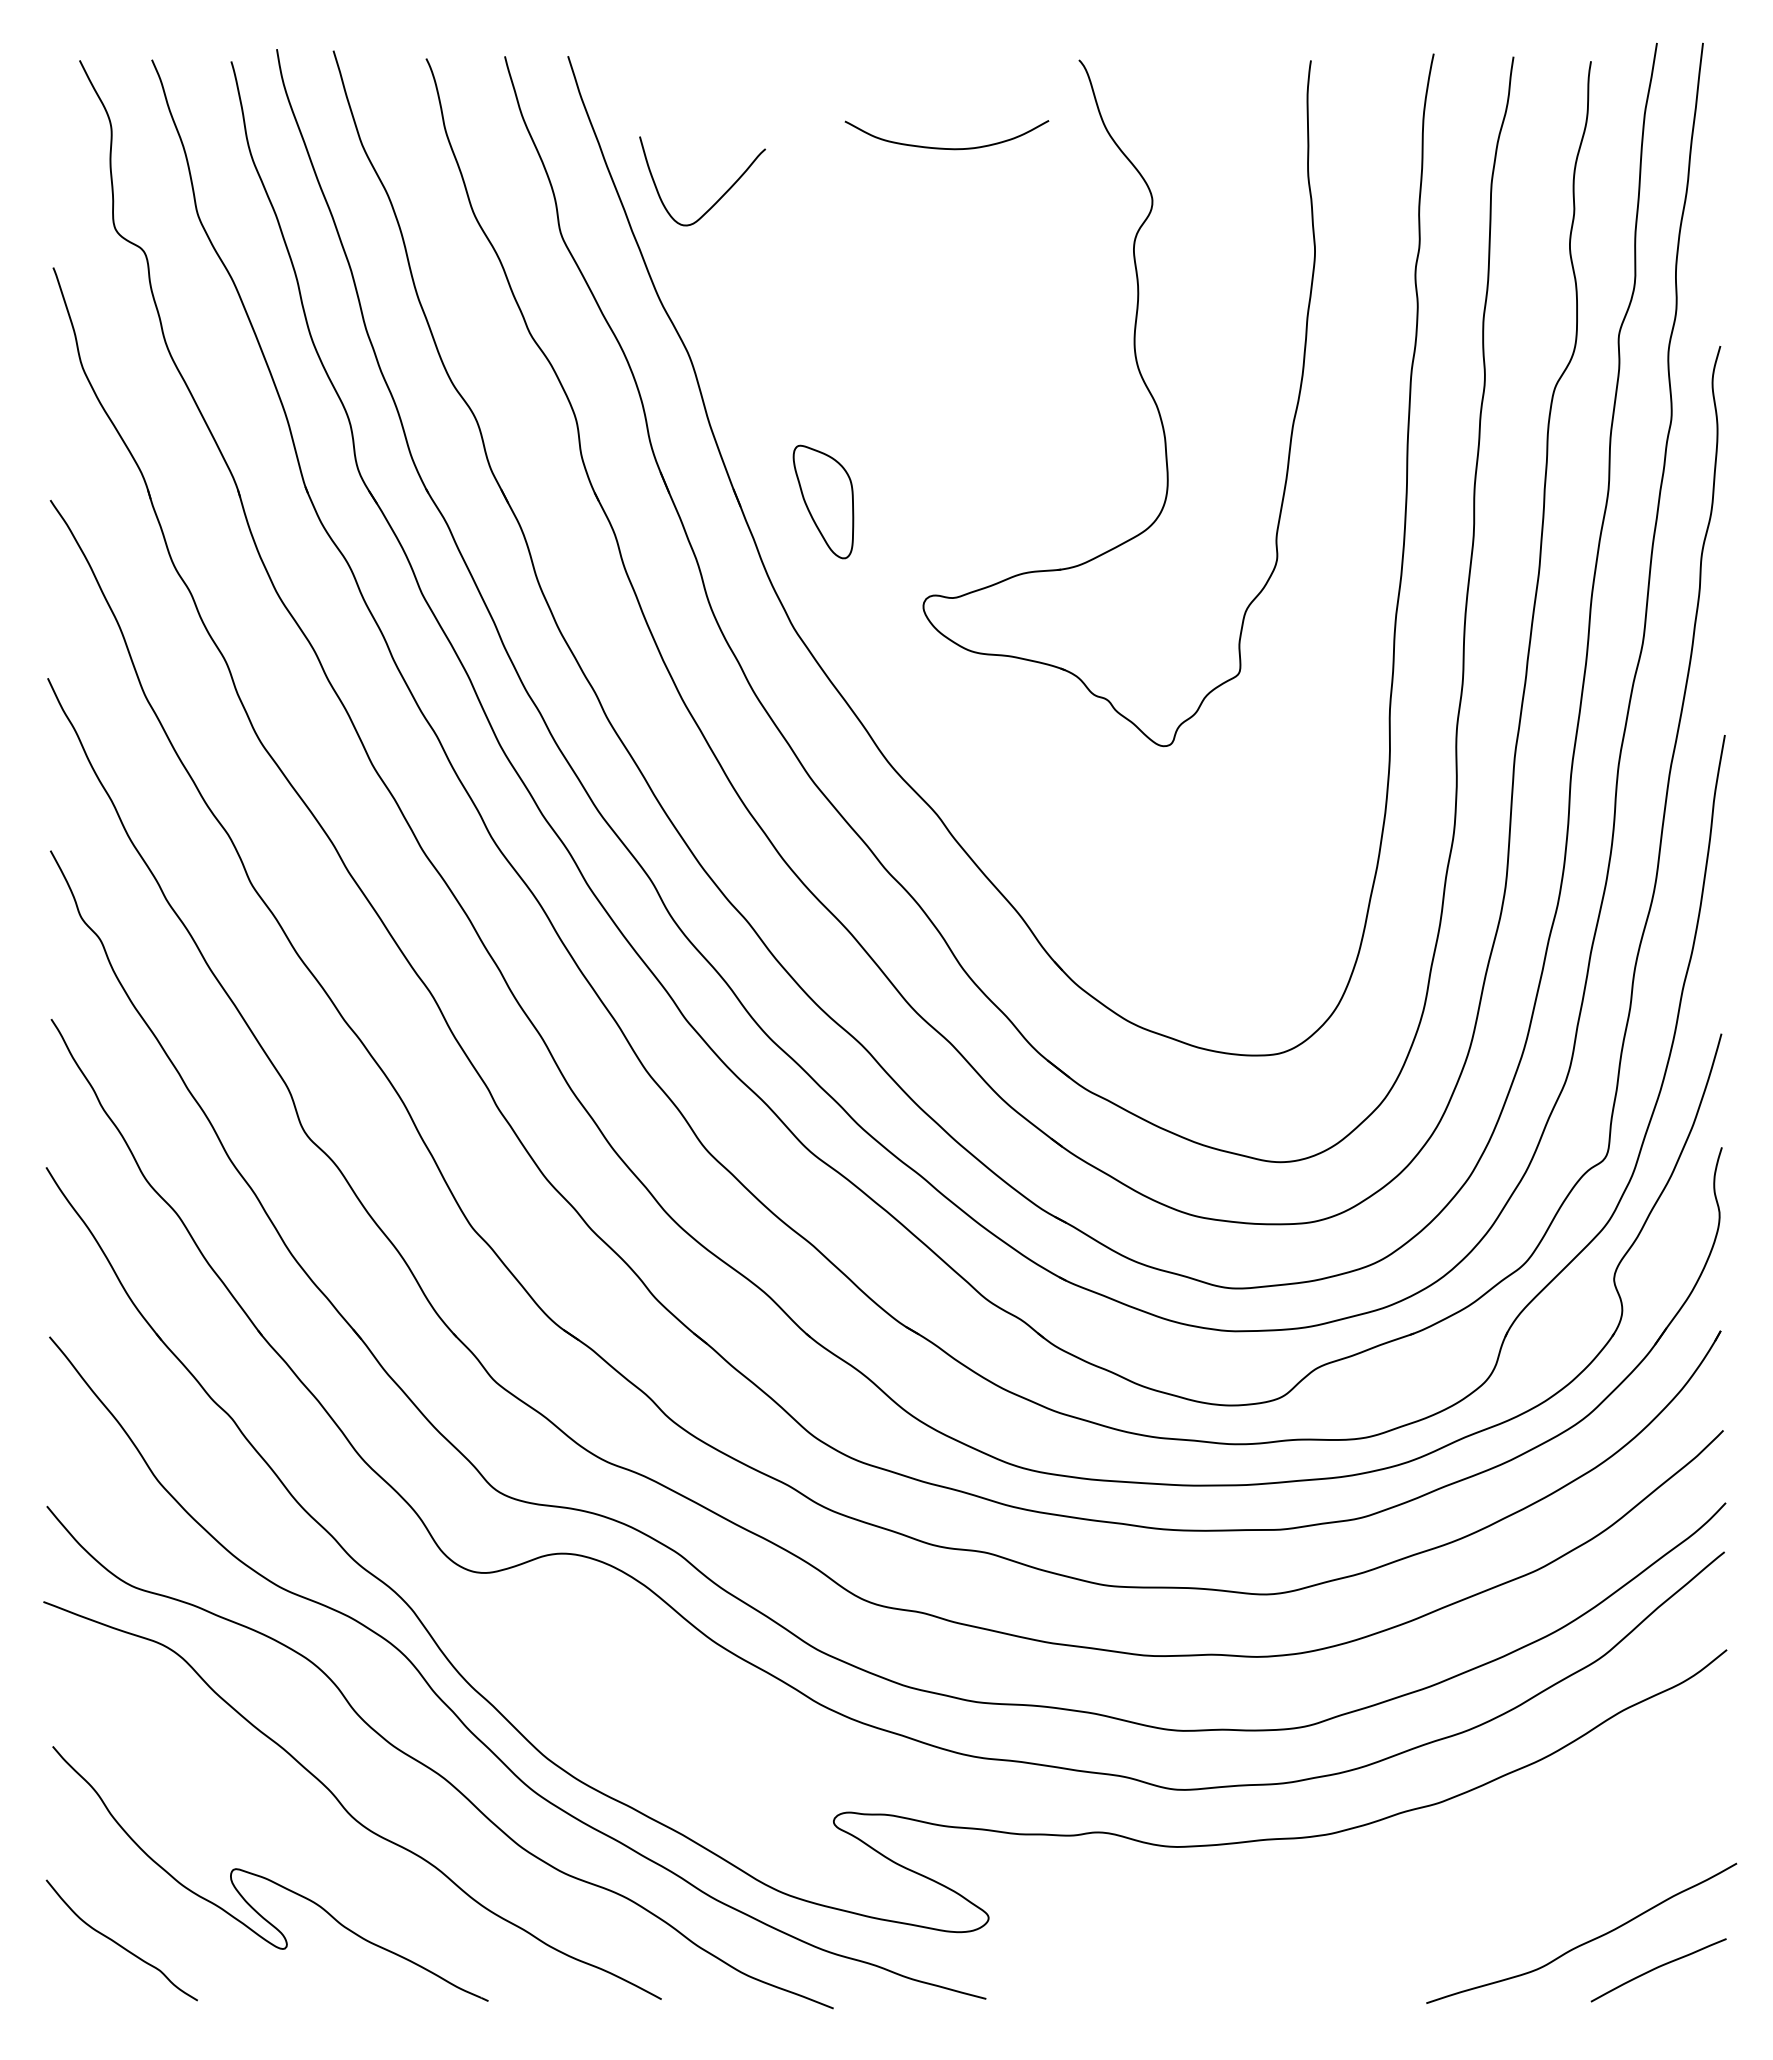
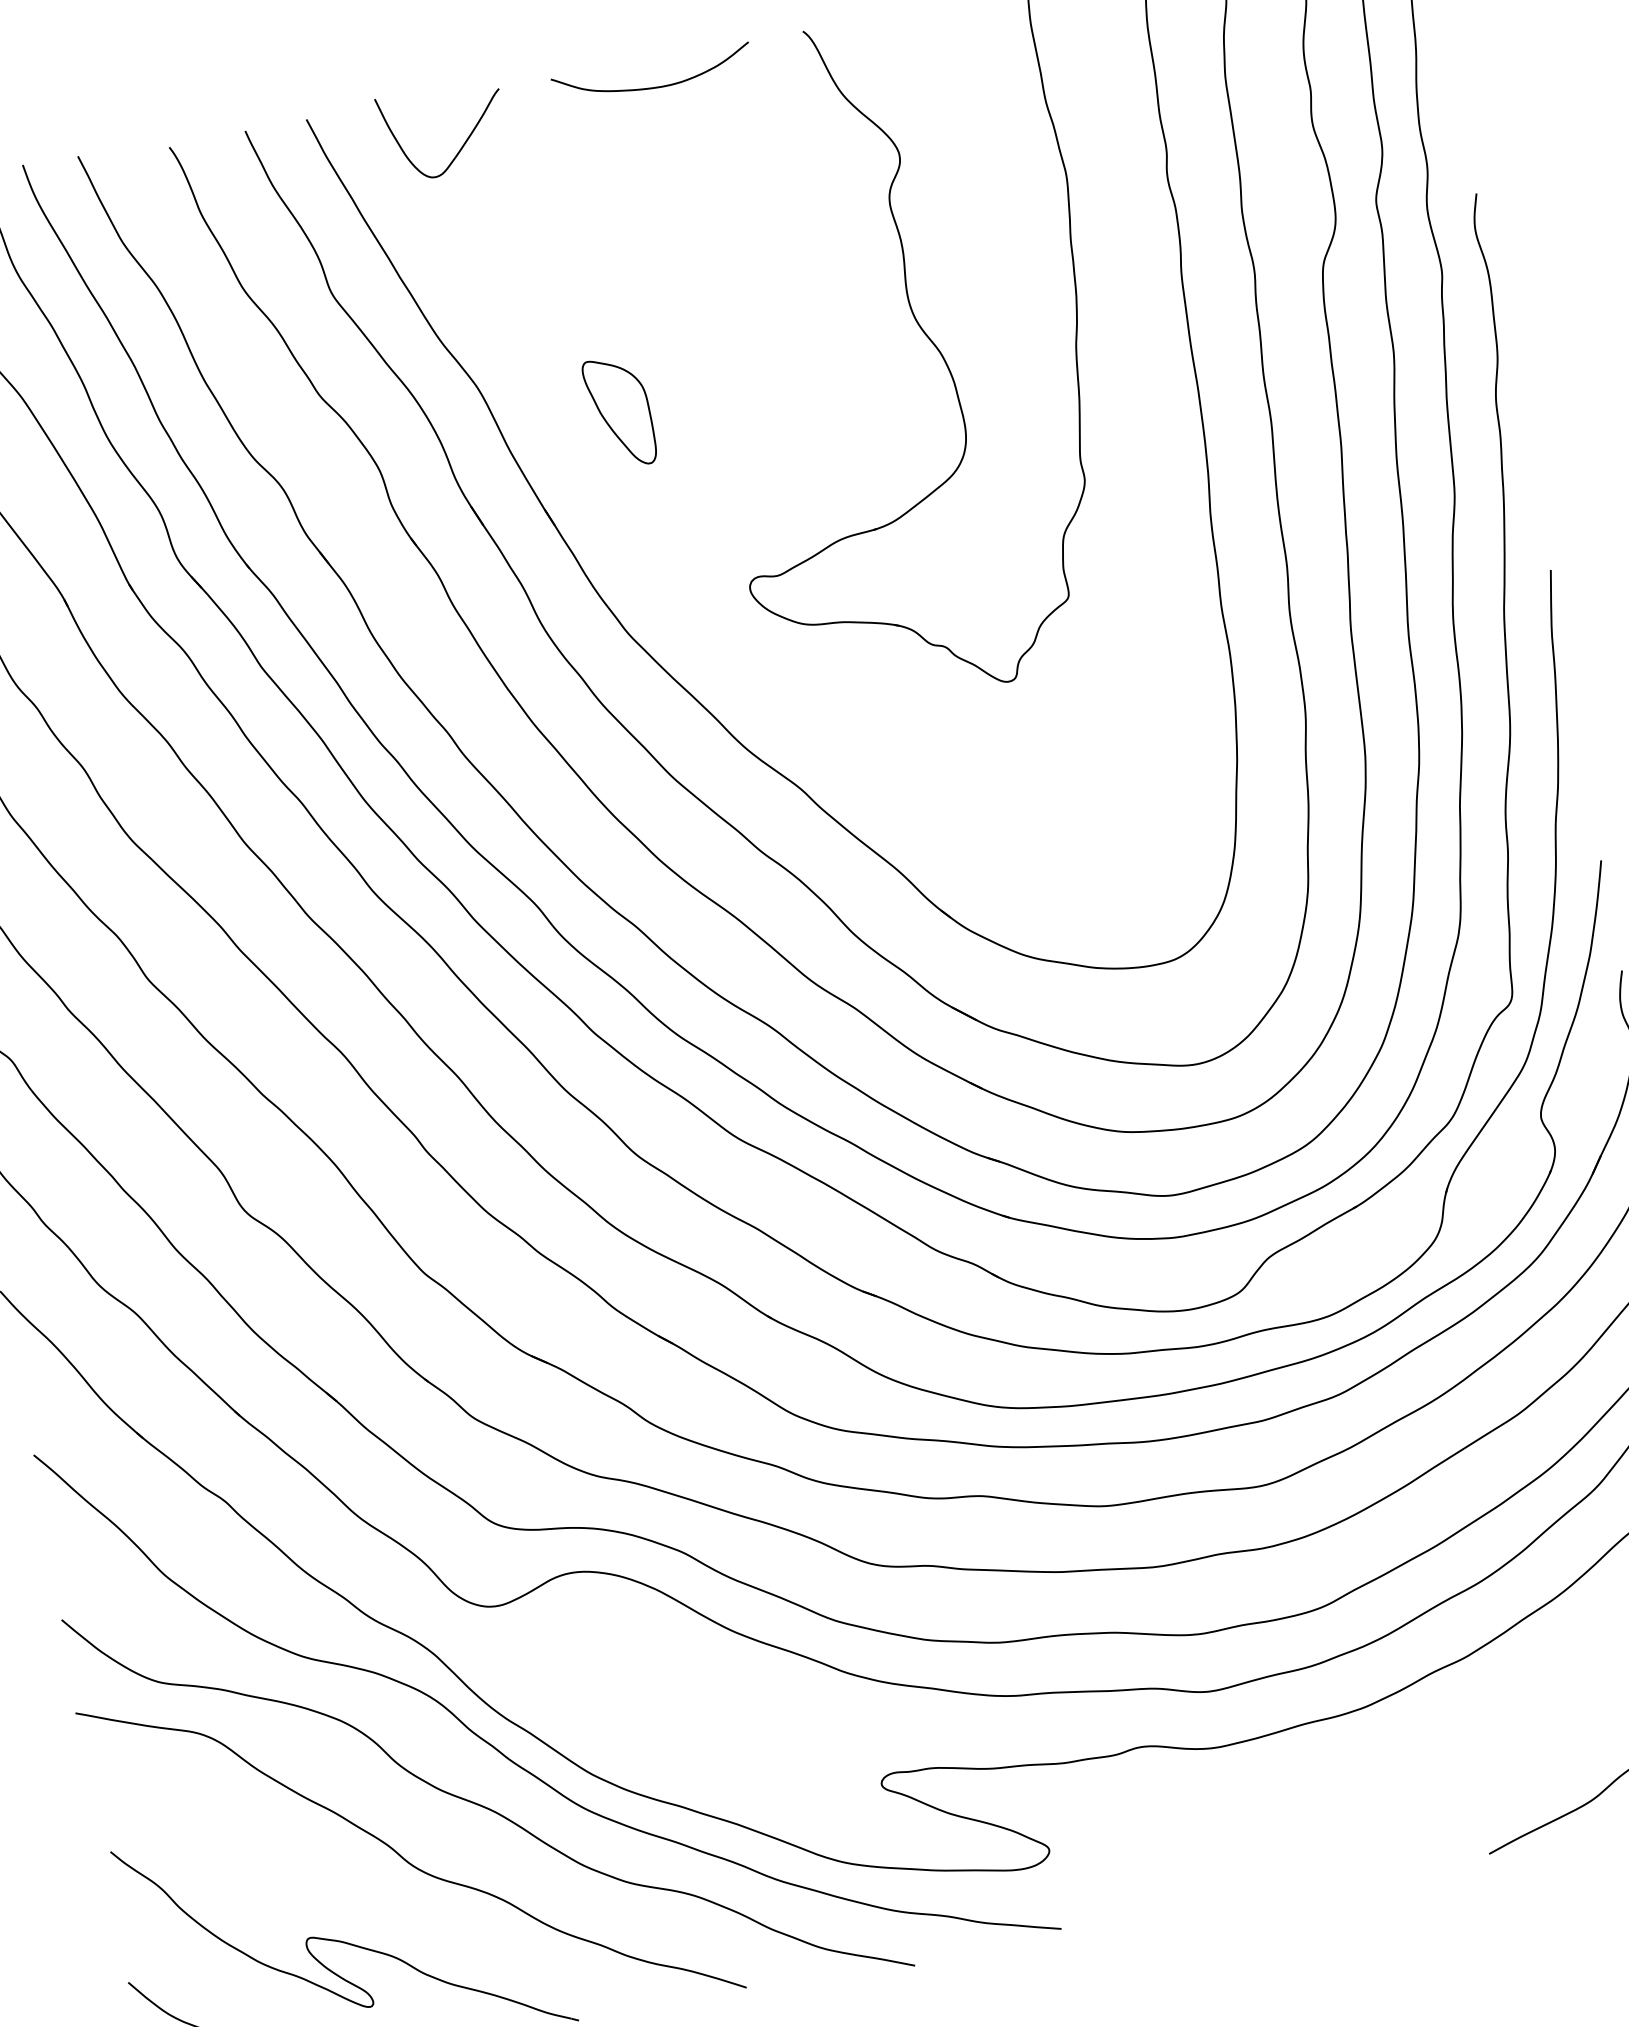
curve: (943, 147) -> (651, 87), moved
curve: (719, 198) -> (463, 144), moved
part: (823, 501) -> (620, 411), moved

